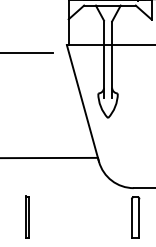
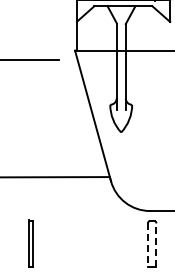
line: (139, 217) -> (156, 244), solid -> dashed
line: (131, 218) -> (147, 245), solid -> dashed

